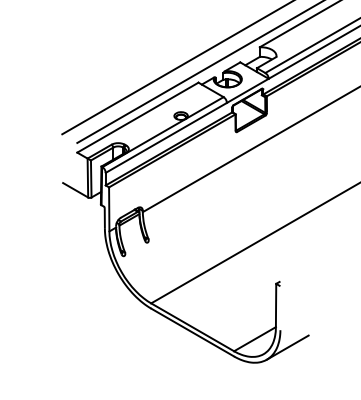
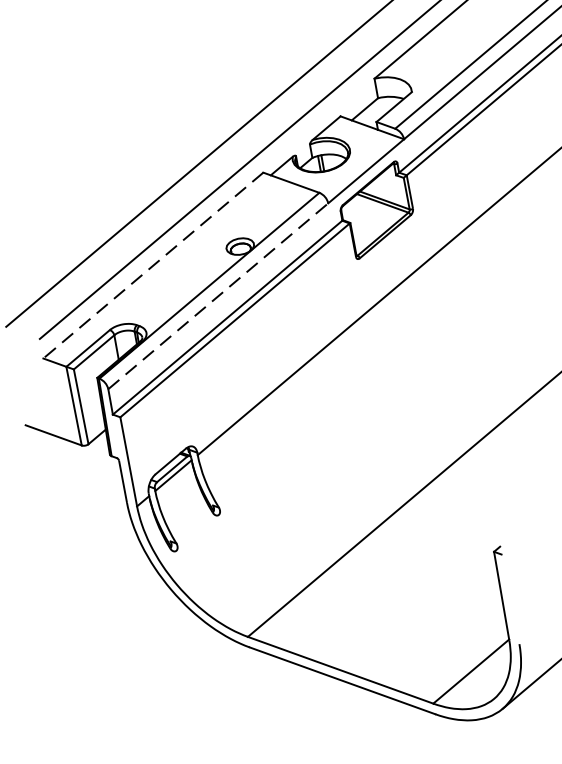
line: (137, 117) -> (152, 265), solid -> dashed
line: (166, 137) -> (218, 295), solid -> dashed

